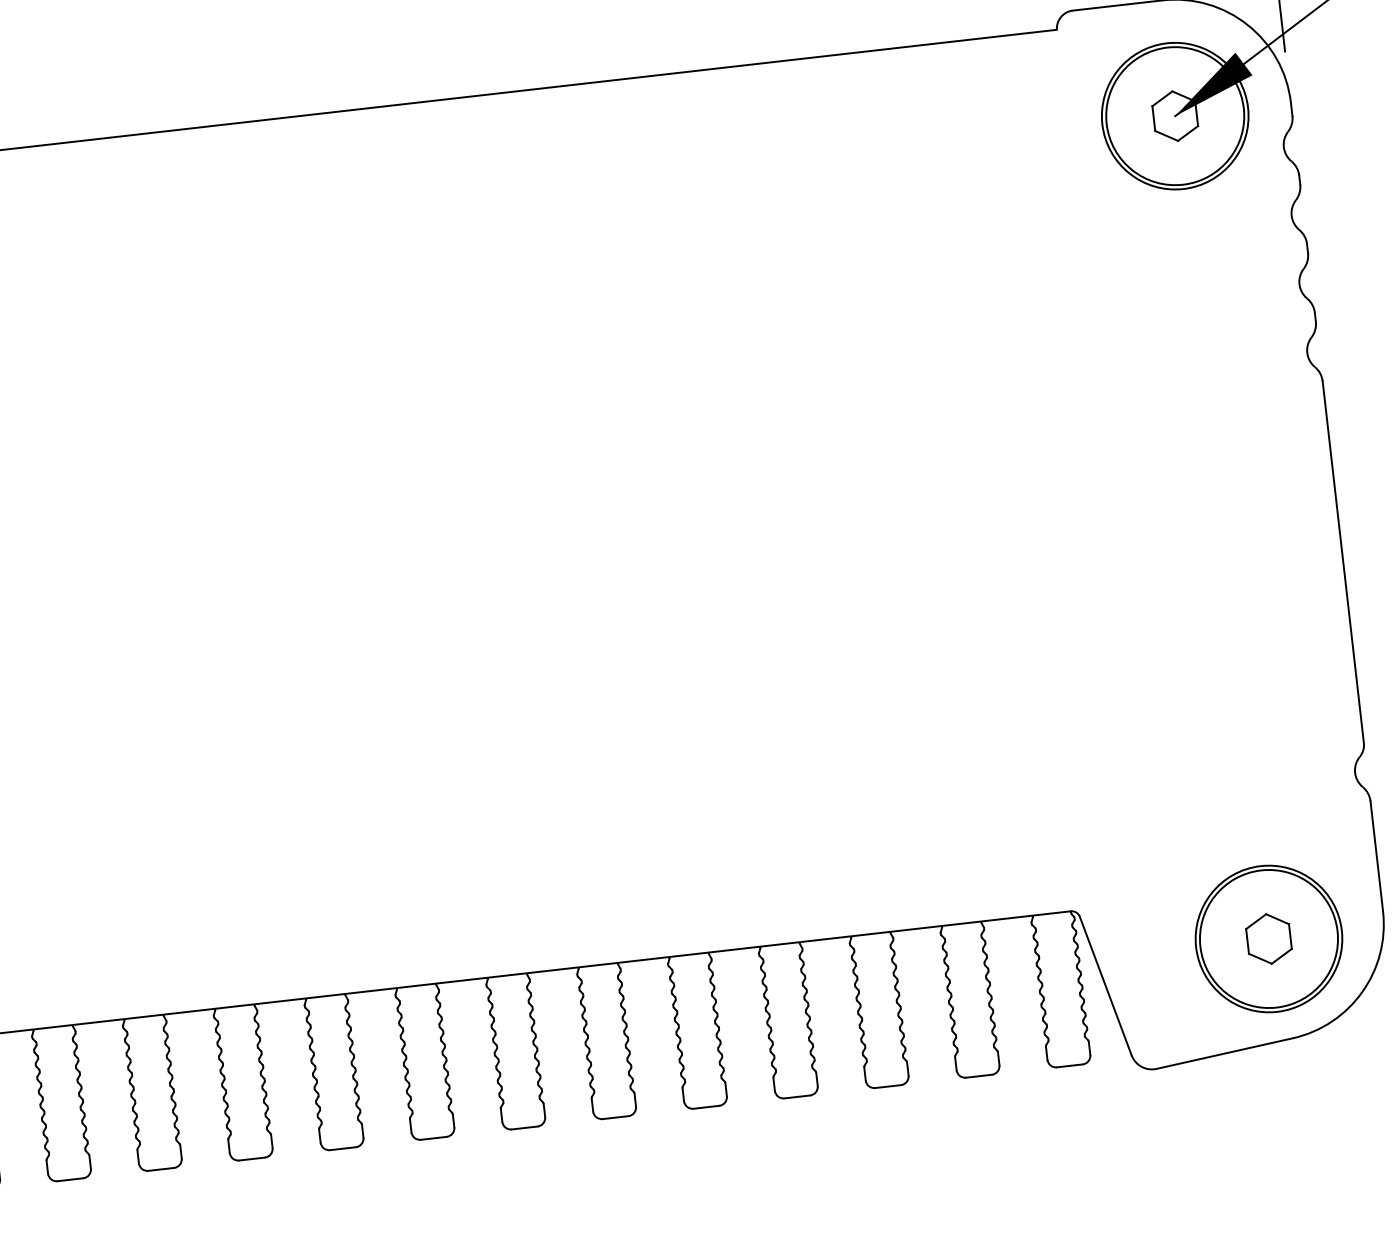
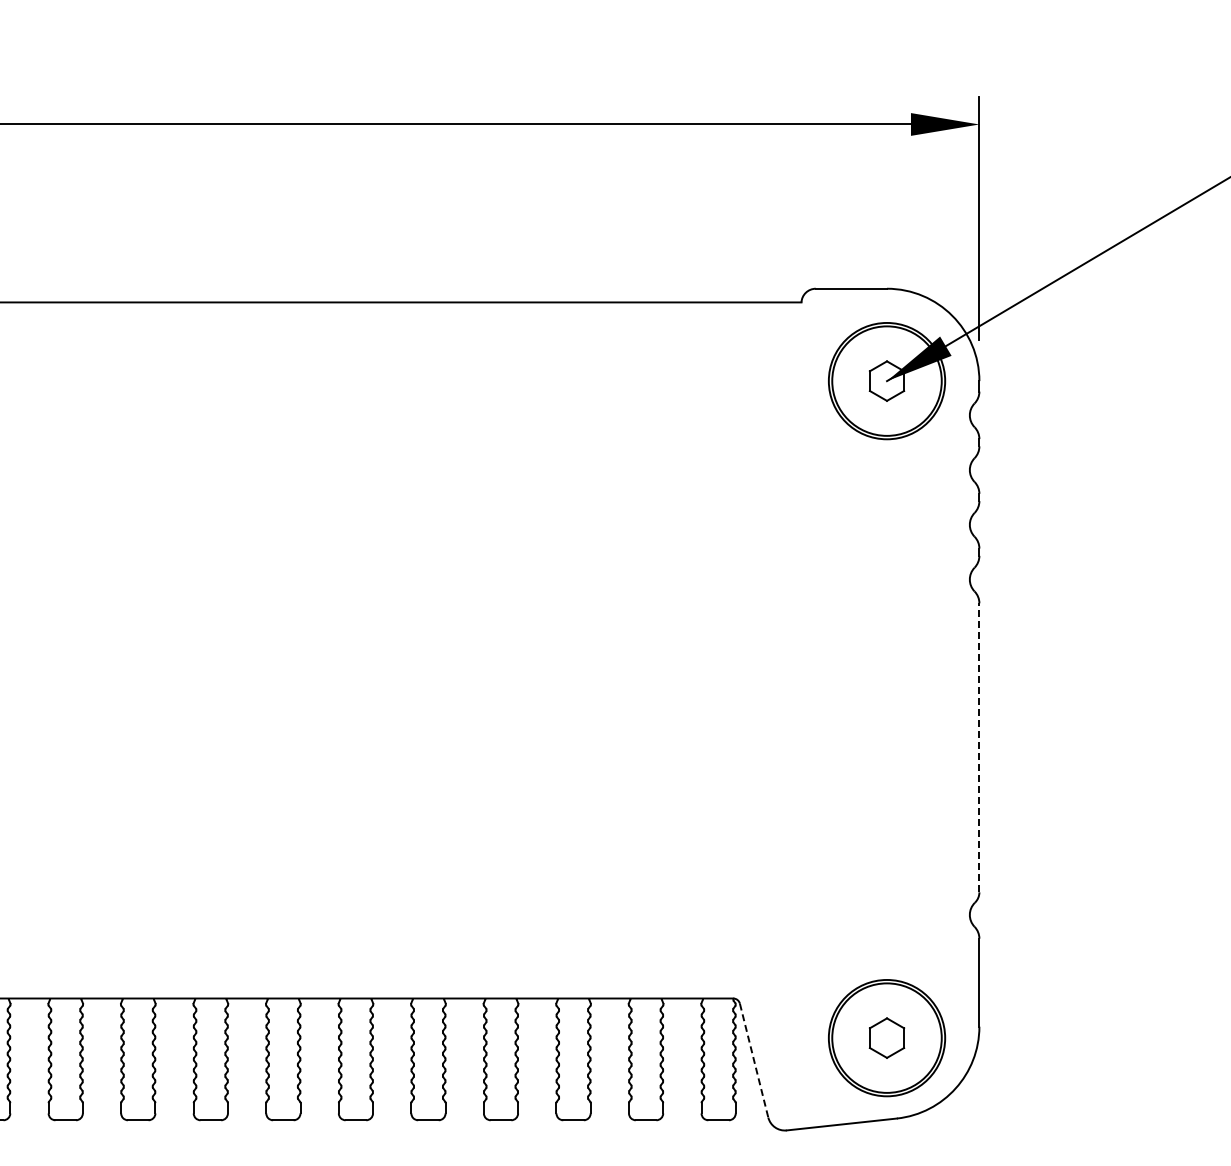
line: (1343, 561) -> (979, 747), solid -> dashed
line: (1106, 985) -> (754, 1060), solid -> dashed

